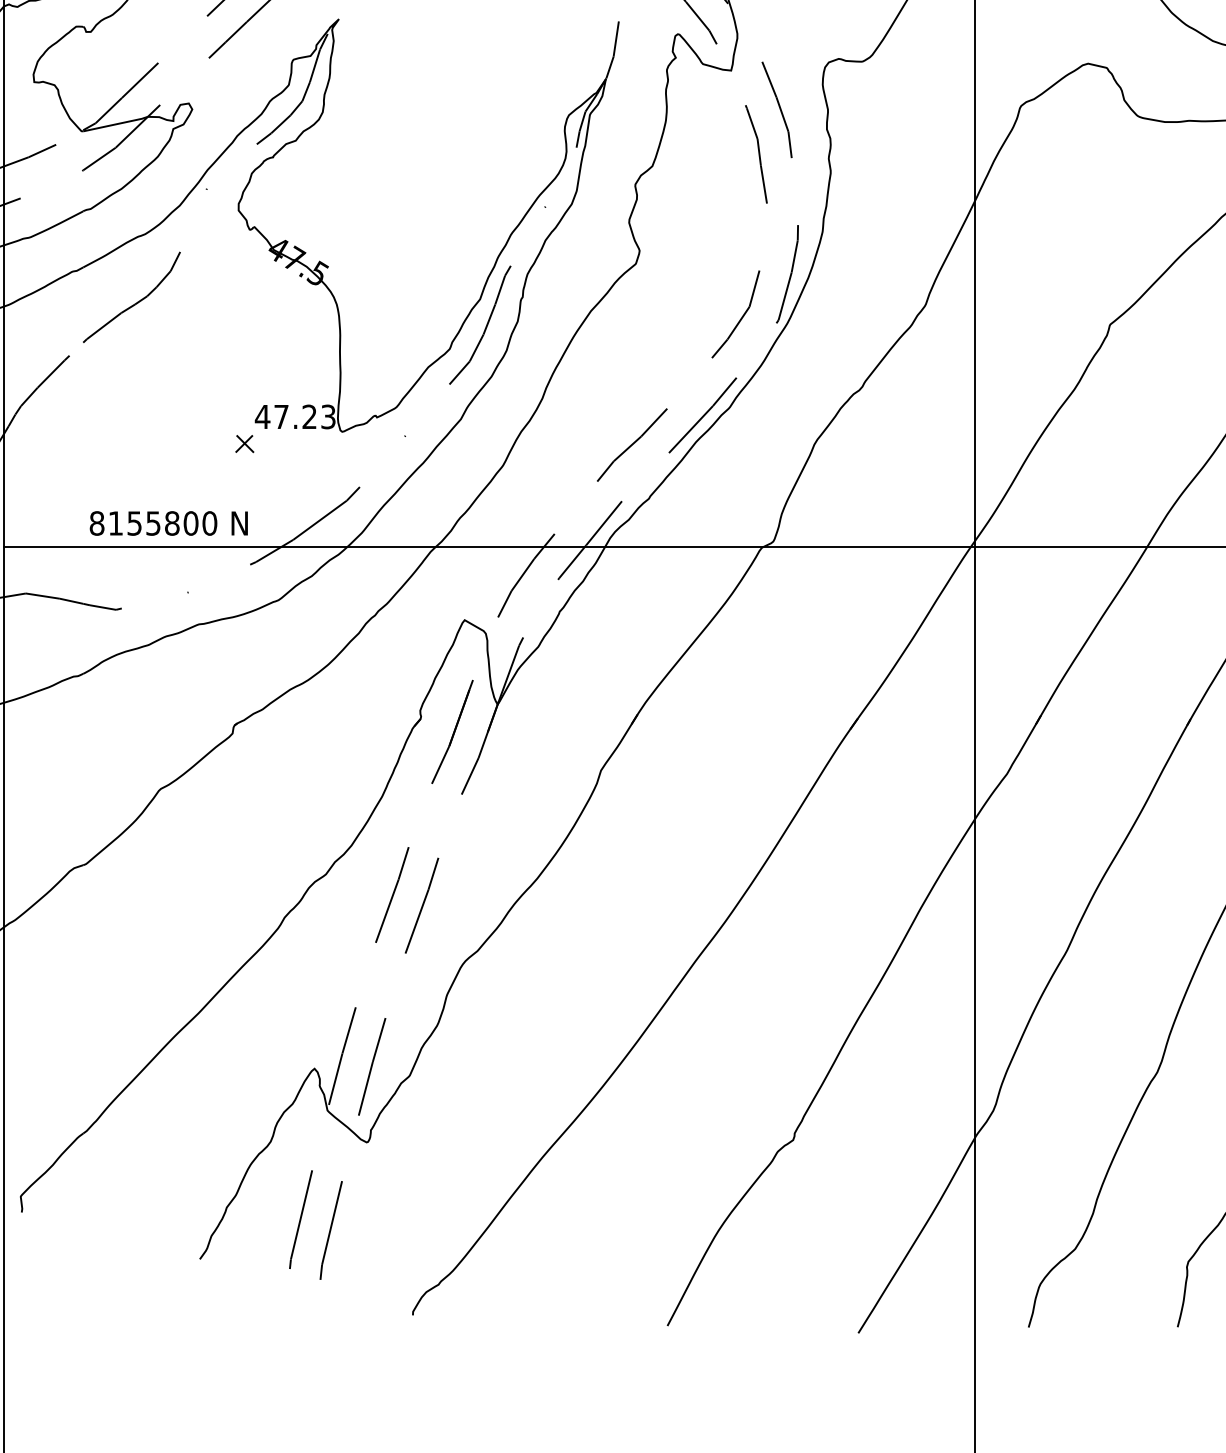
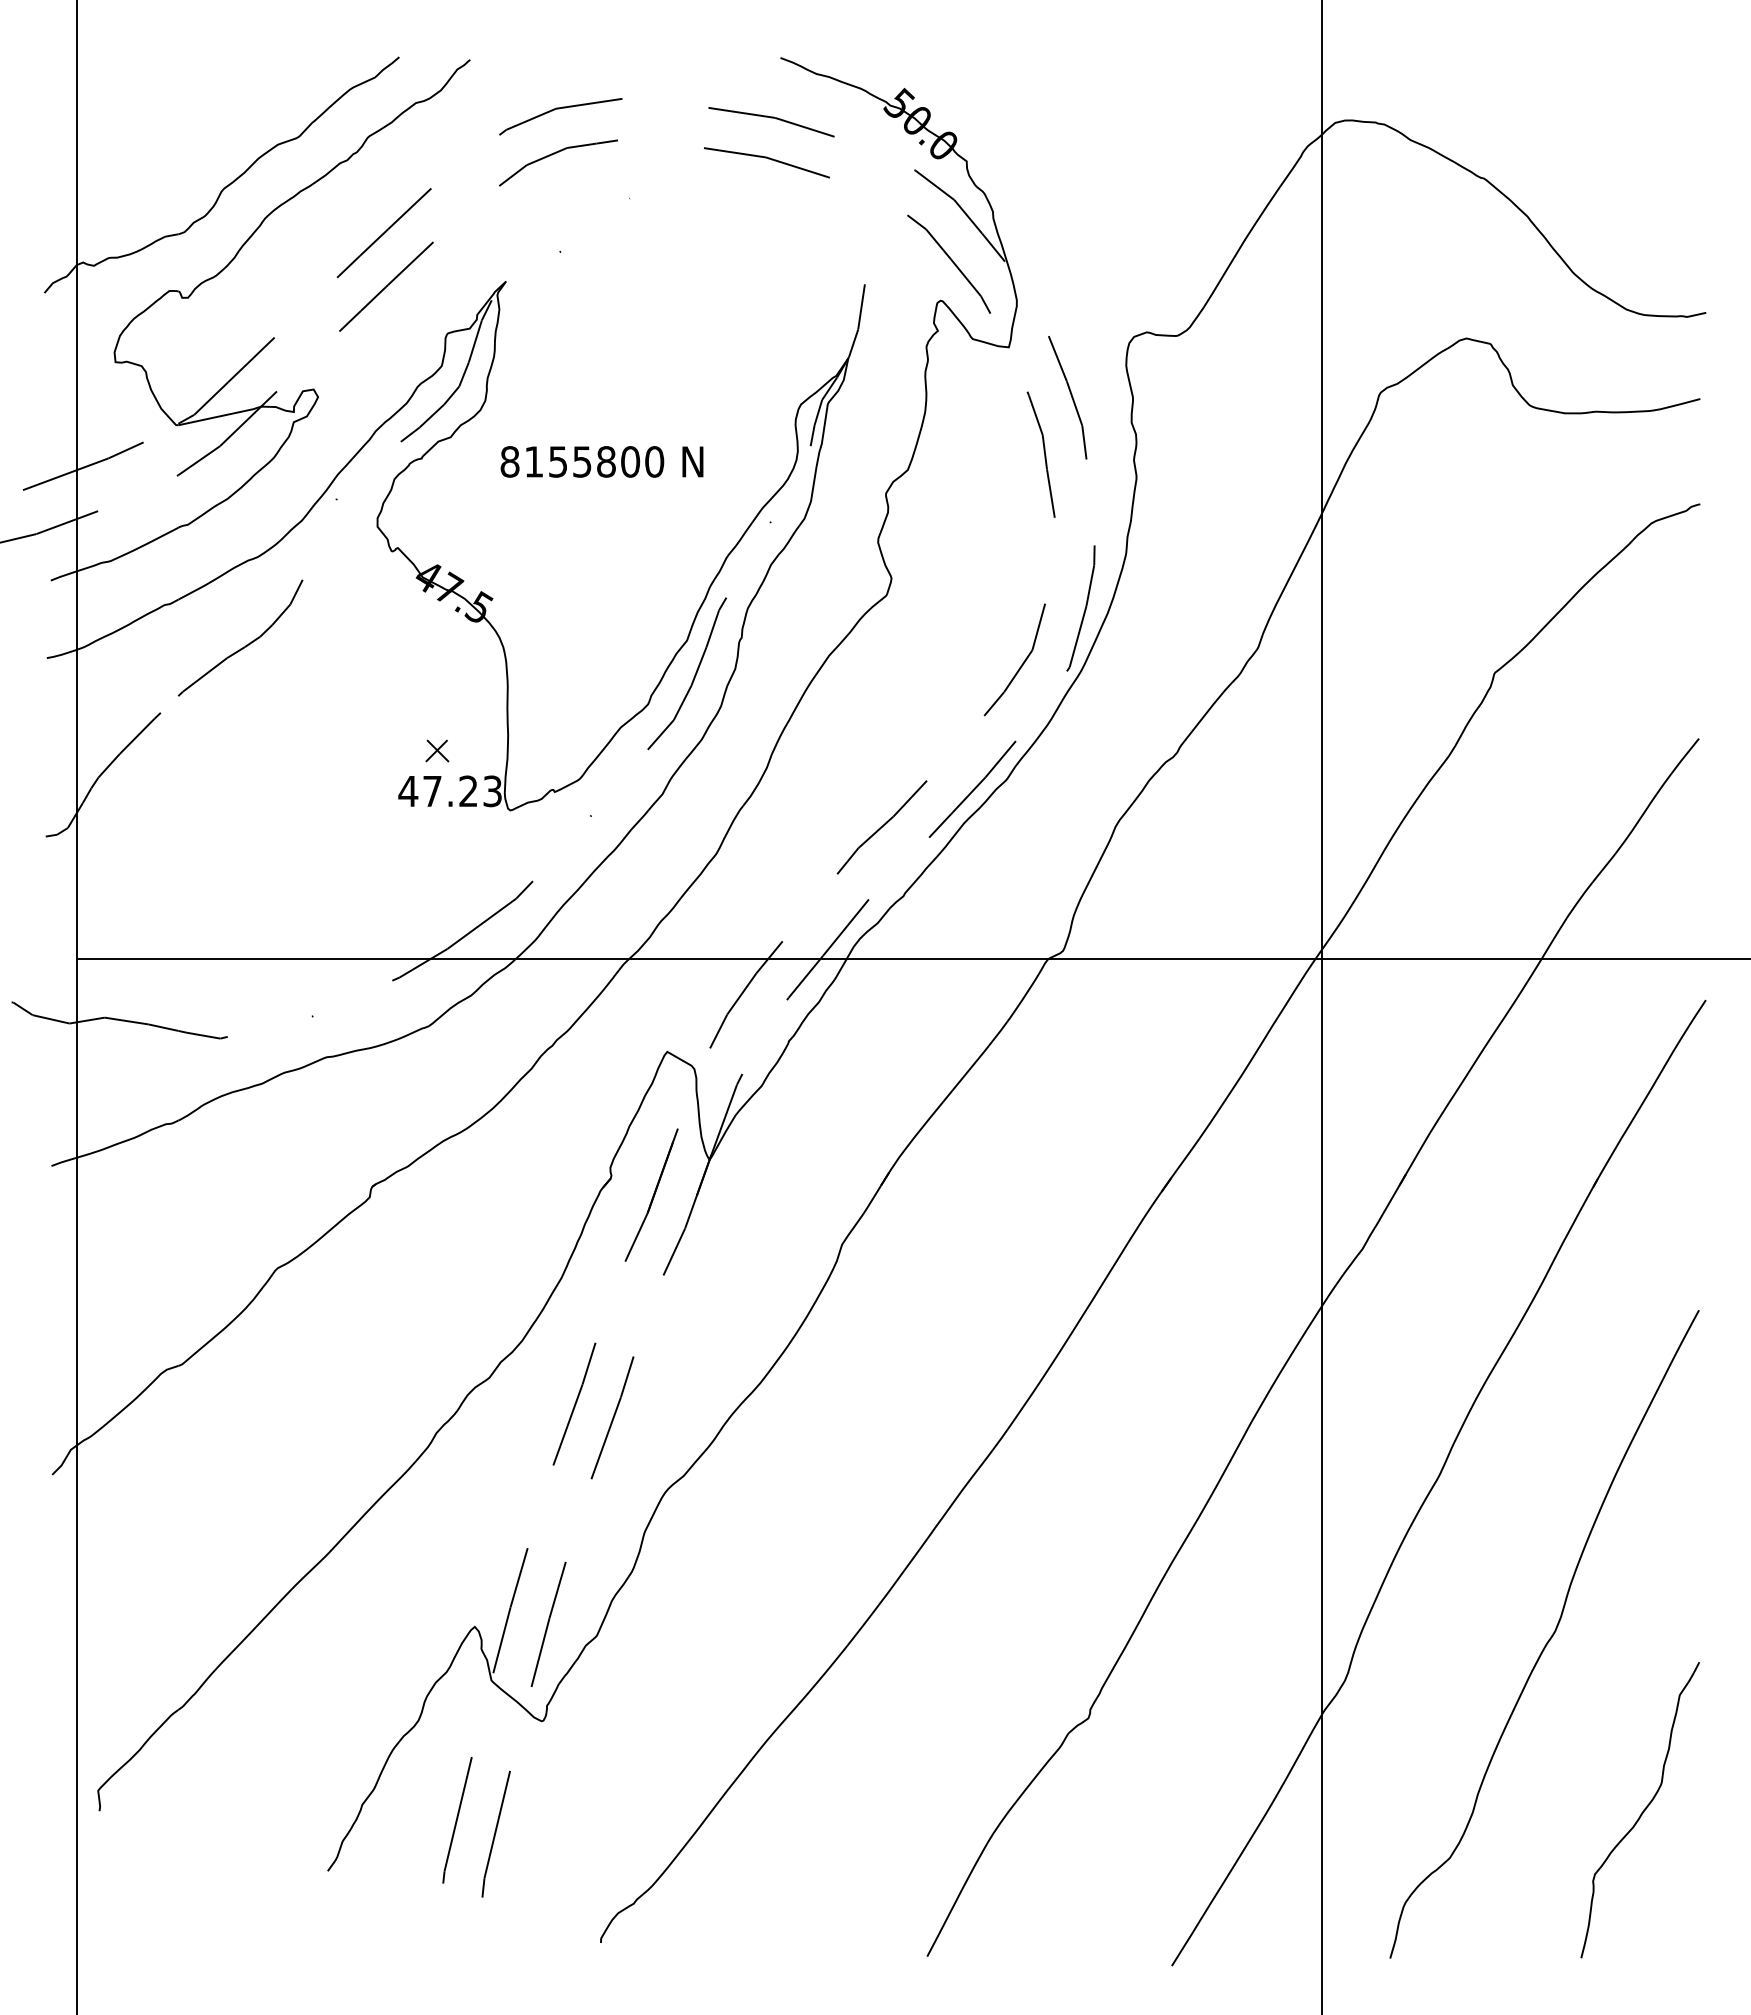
part: (244, 443) -> (437, 750), moved
text: (168, 523) -> (601, 461), moved

